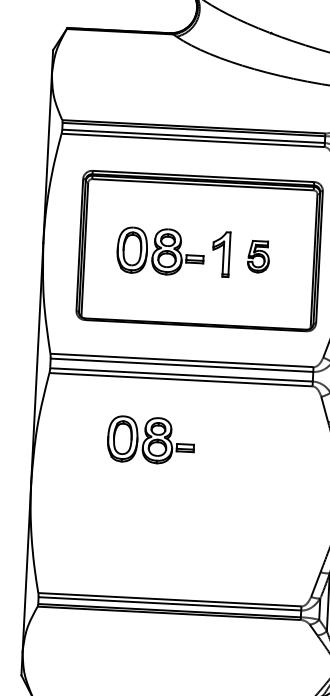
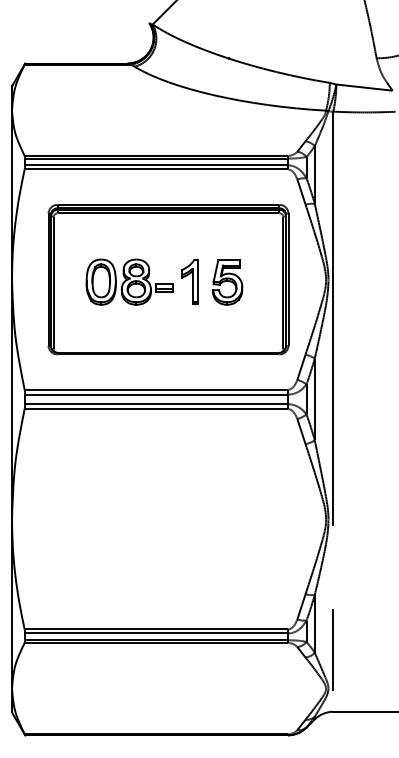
part: (258, 256) -> (227, 282), size x1.43
part: (151, 439) -> (129, 470), removed

